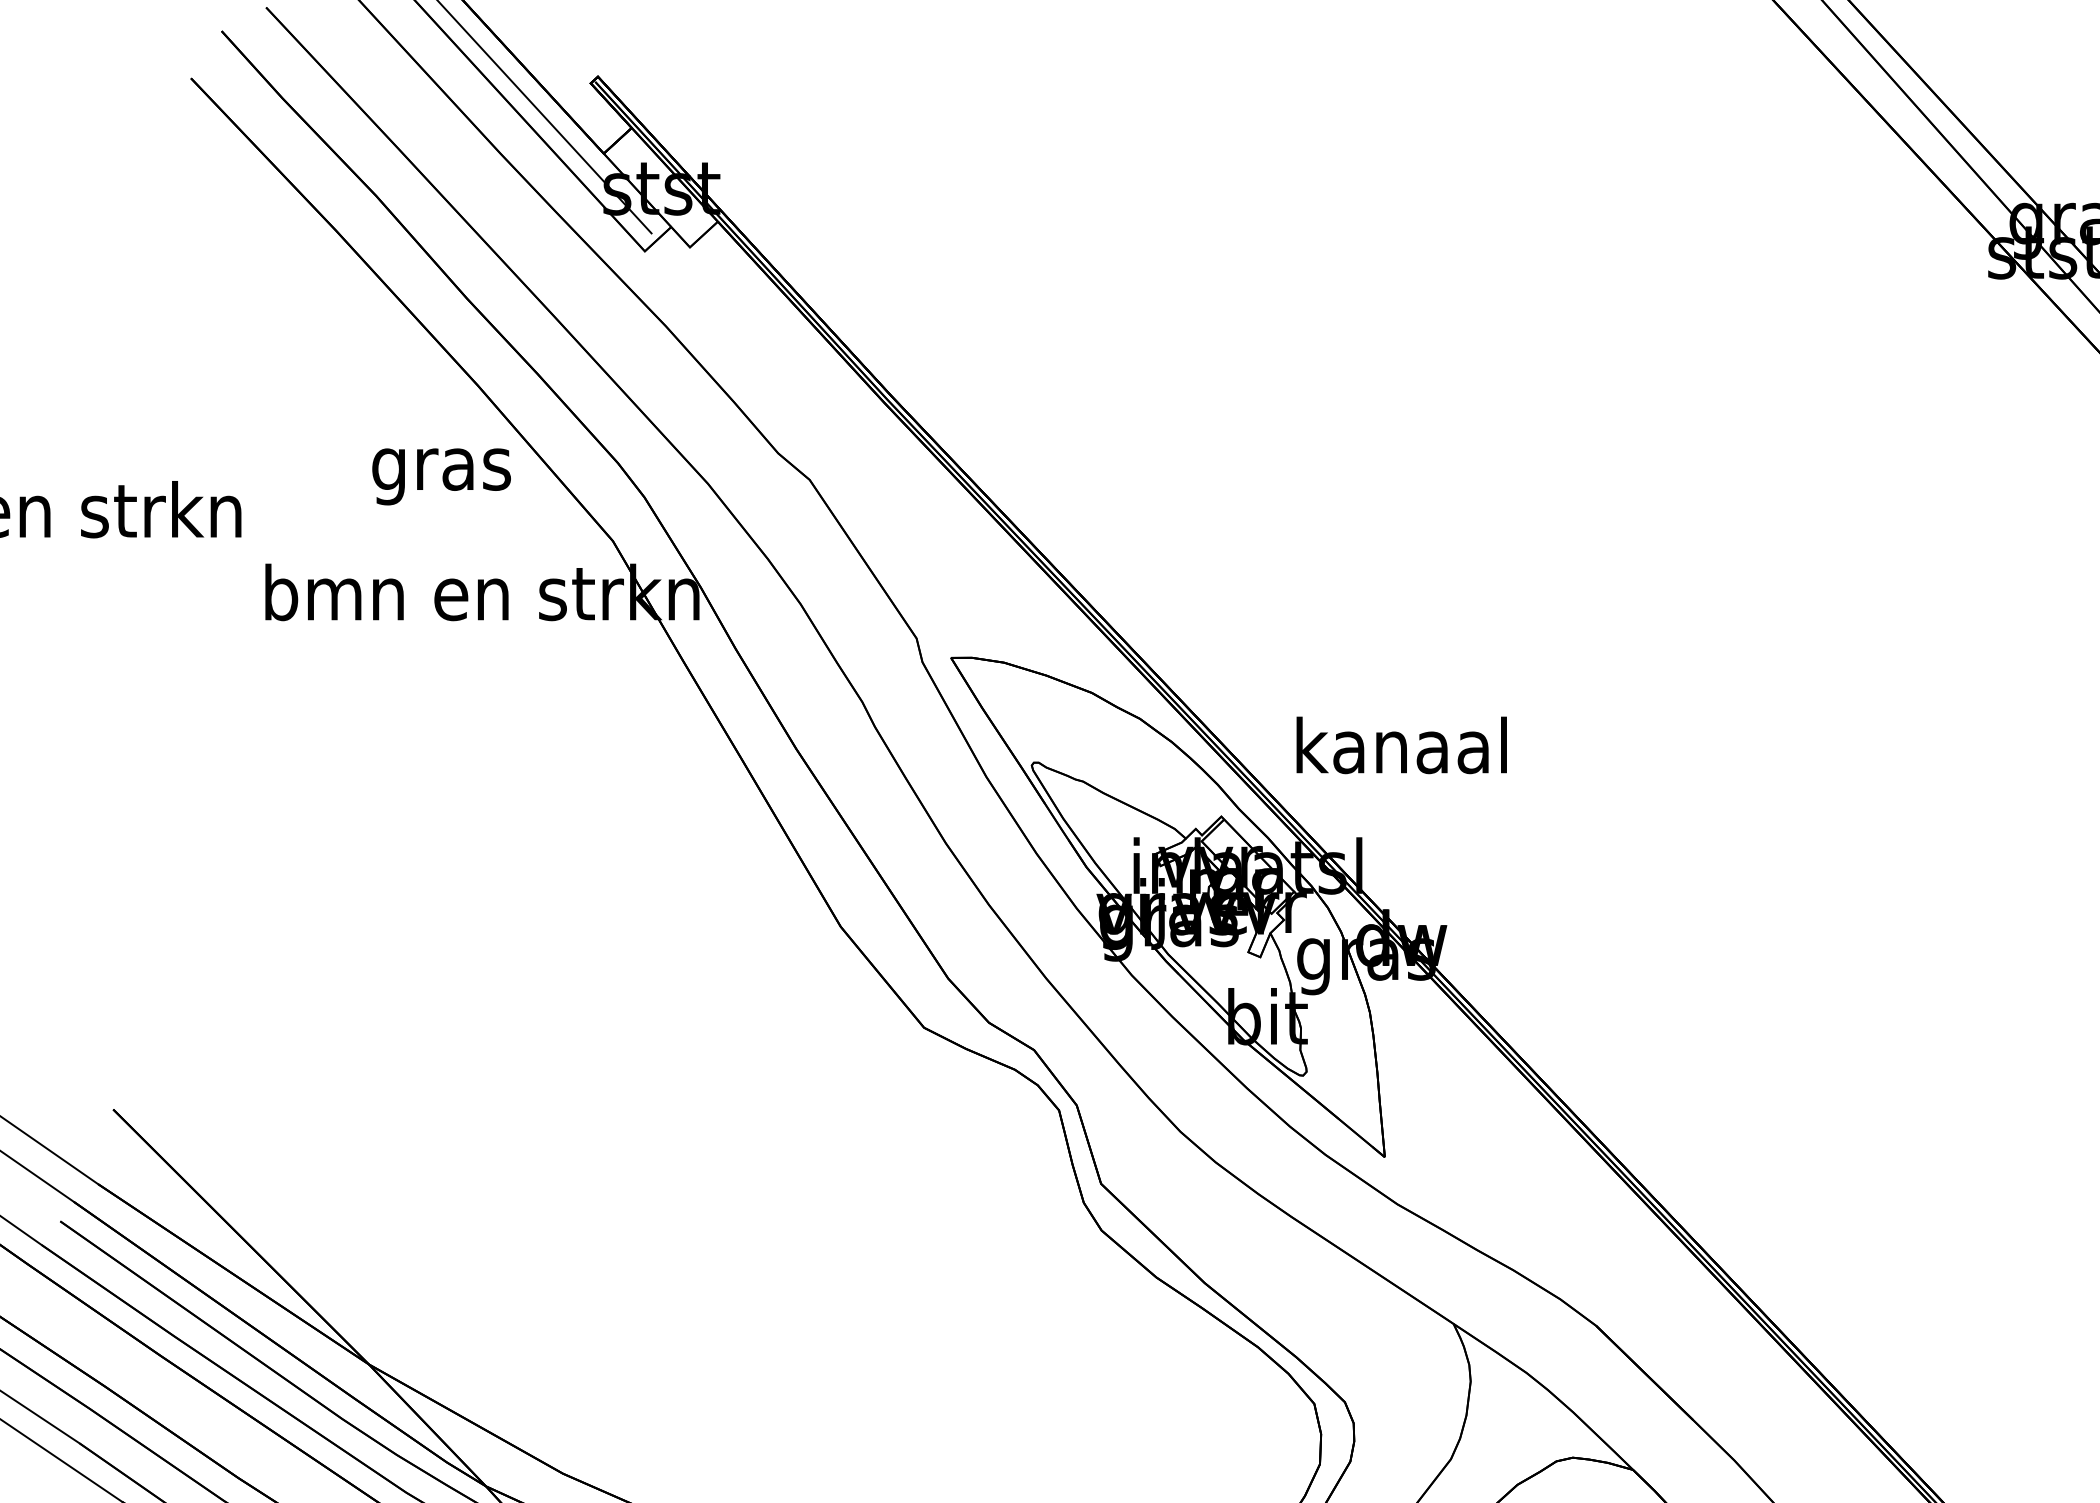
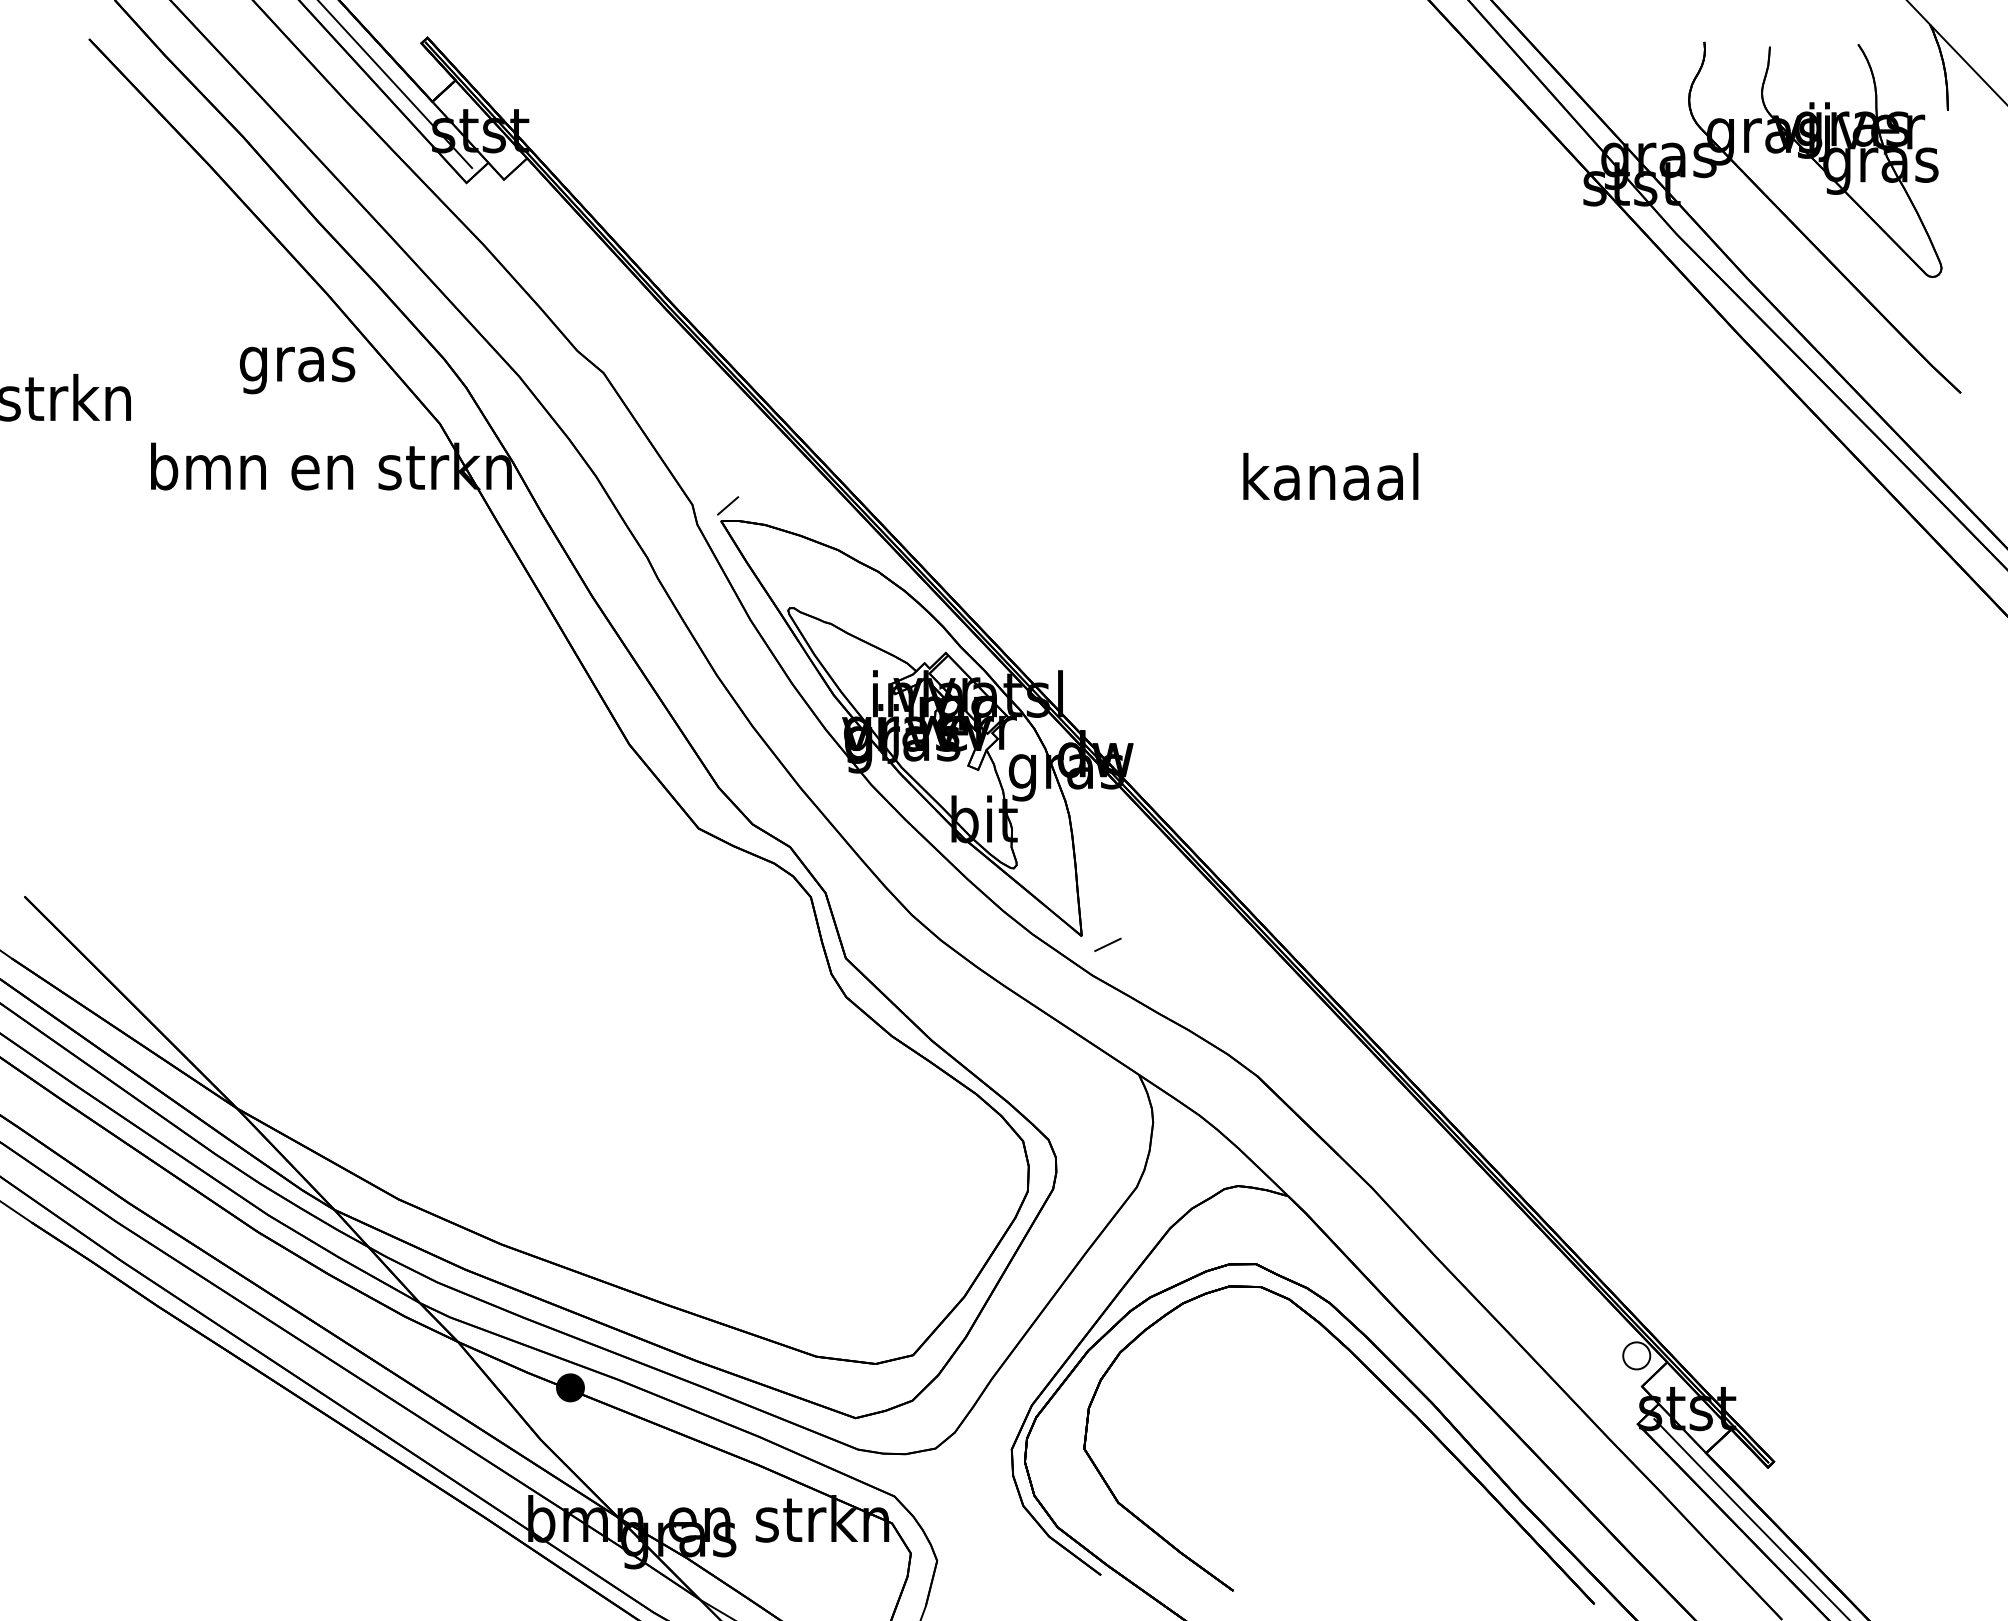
line: (959, 639) -> (728, 505), added
text: (1401, 745) -> (1330, 476), moved
line: (1415, 1167) -> (1107, 944), added

